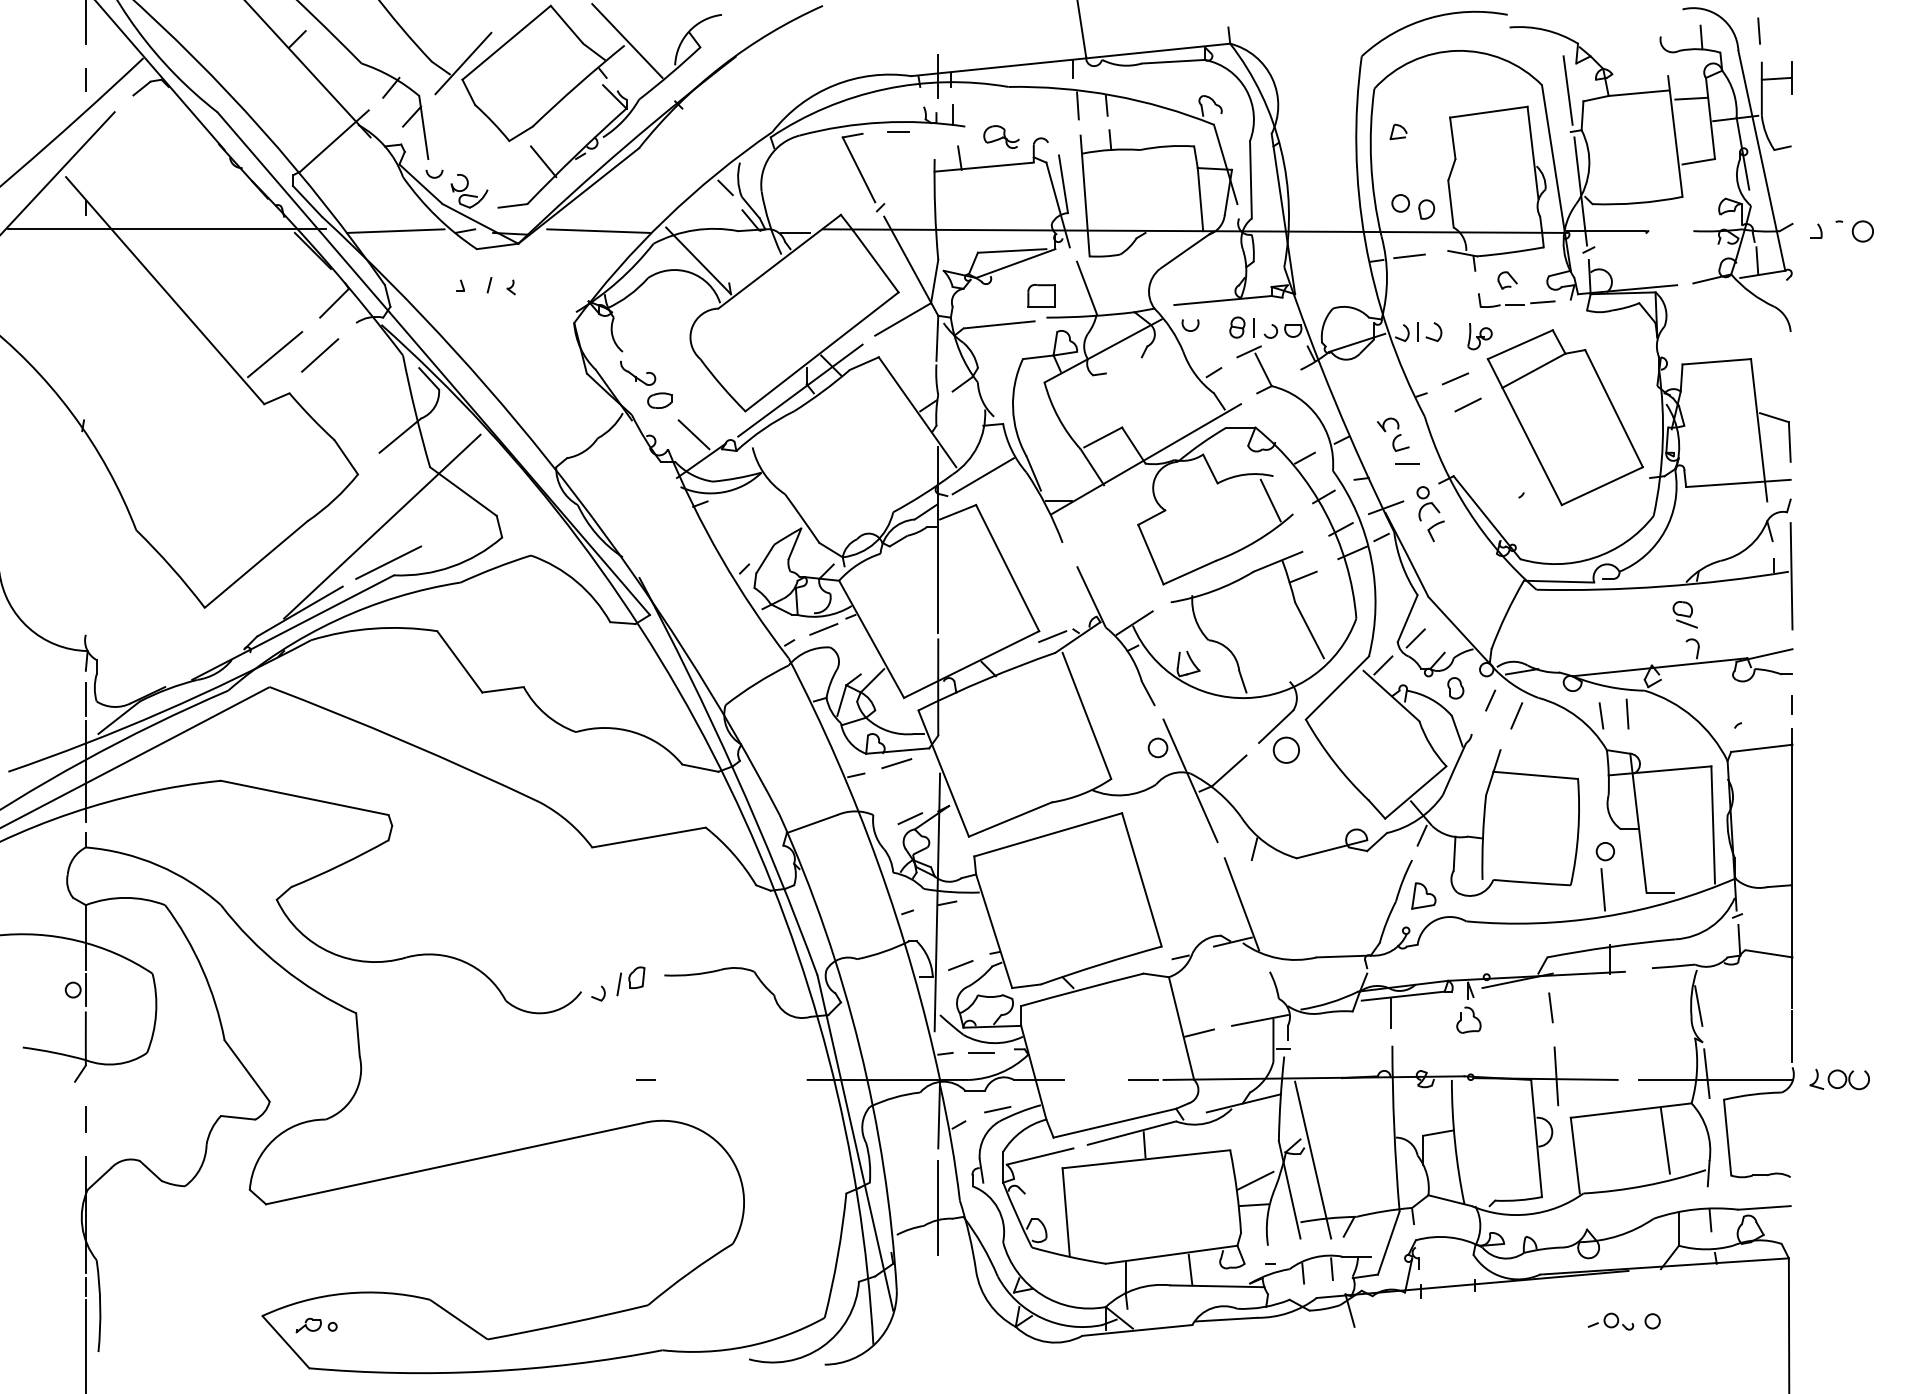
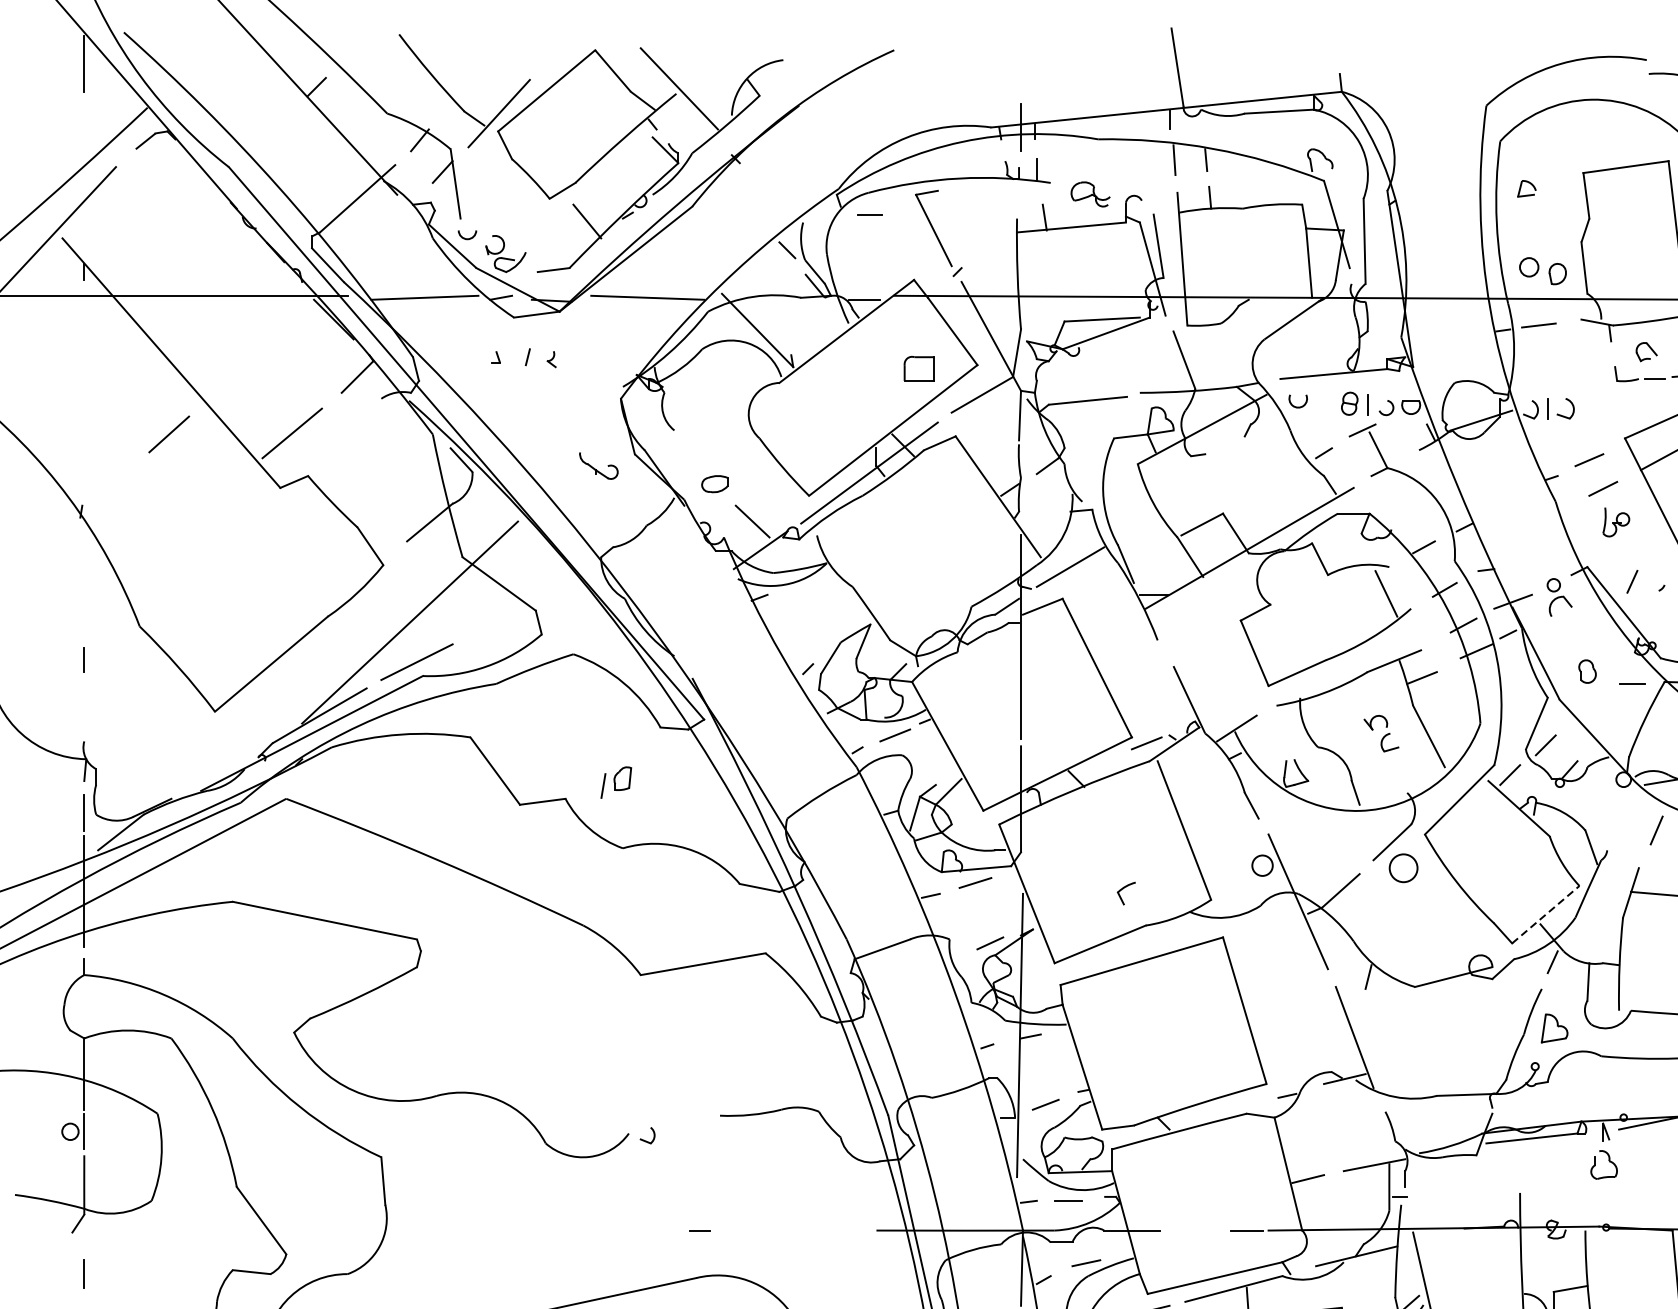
line: (85, 79) -> (83, 659), moved
line: (898, 131) -> (869, 214), moved
part: (1041, 295) -> (919, 368), moved
part: (1479, 336) -> (1615, 522), moved
line: (320, 355) -> (169, 434), moved
part: (638, 372) -> (599, 465), moved
part: (1393, 434) -> (1381, 733), moved
line: (1407, 463) -> (1632, 683), moved
part: (1435, 531) -> (1125, 893), moved
part: (1455, 688) -> (1587, 671), moved
line: (1490, 700) -> (1632, 581), moved
line: (1416, 792) -> (1546, 914), solid -> dashed
part: (630, 981) -> (615, 782), moved
line: (1390, 1012) -> (1517, 1156), removed

